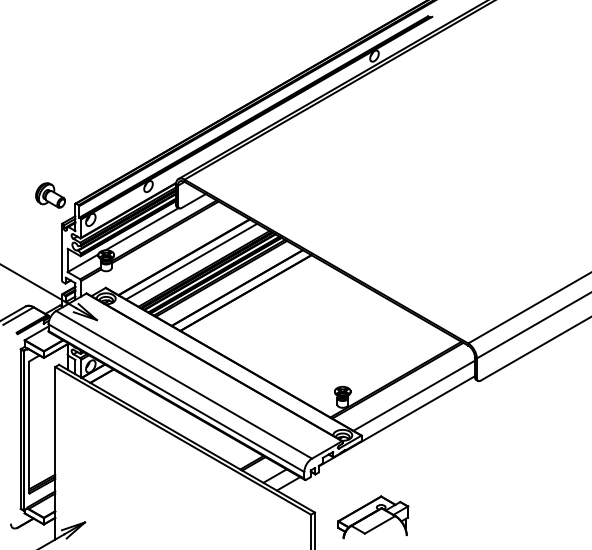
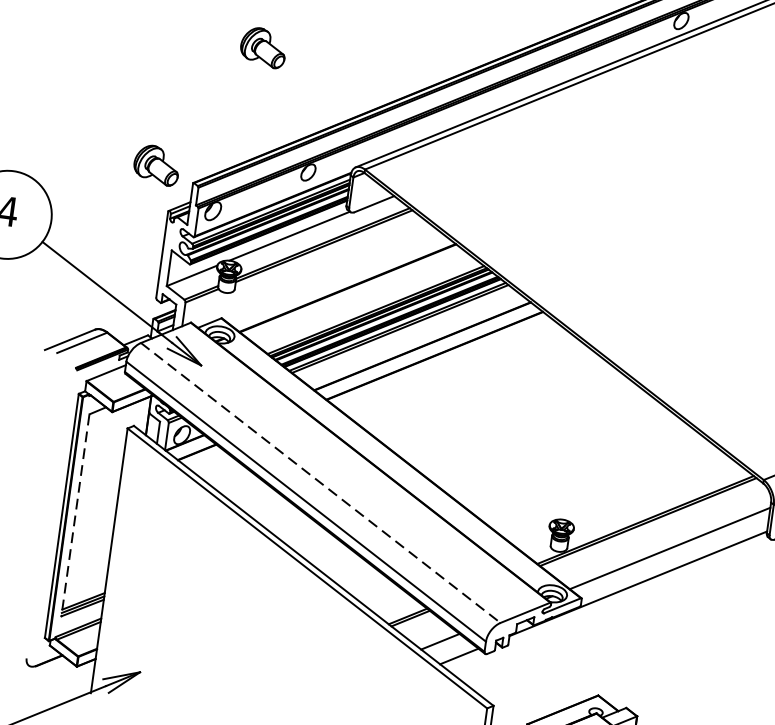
part: (108, 110) -> (263, 47), added
line: (191, 261) -> (358, 296), removed
line: (184, 384) -> (321, 482), solid -> dashed
line: (29, 427) -> (75, 515), solid -> dashed

